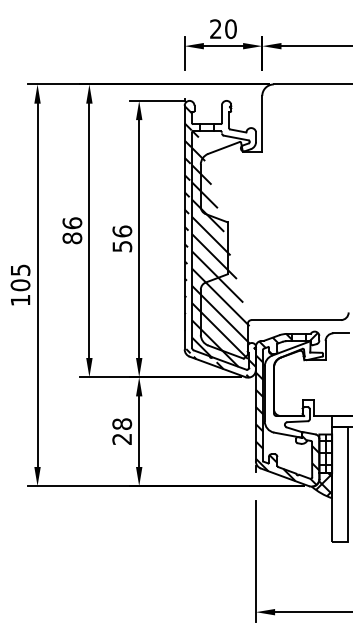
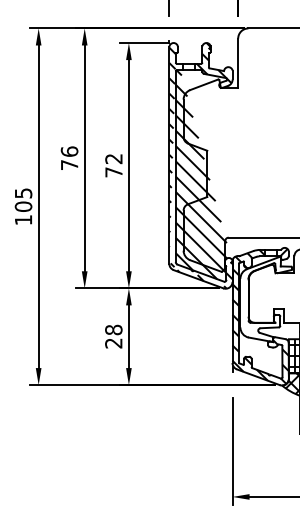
hatch: (234, 125) -> (213, 64), added
text: (72, 238) -> (69, 165), 86 -> 76
text: (122, 238) -> (114, 165), 56 -> 72

